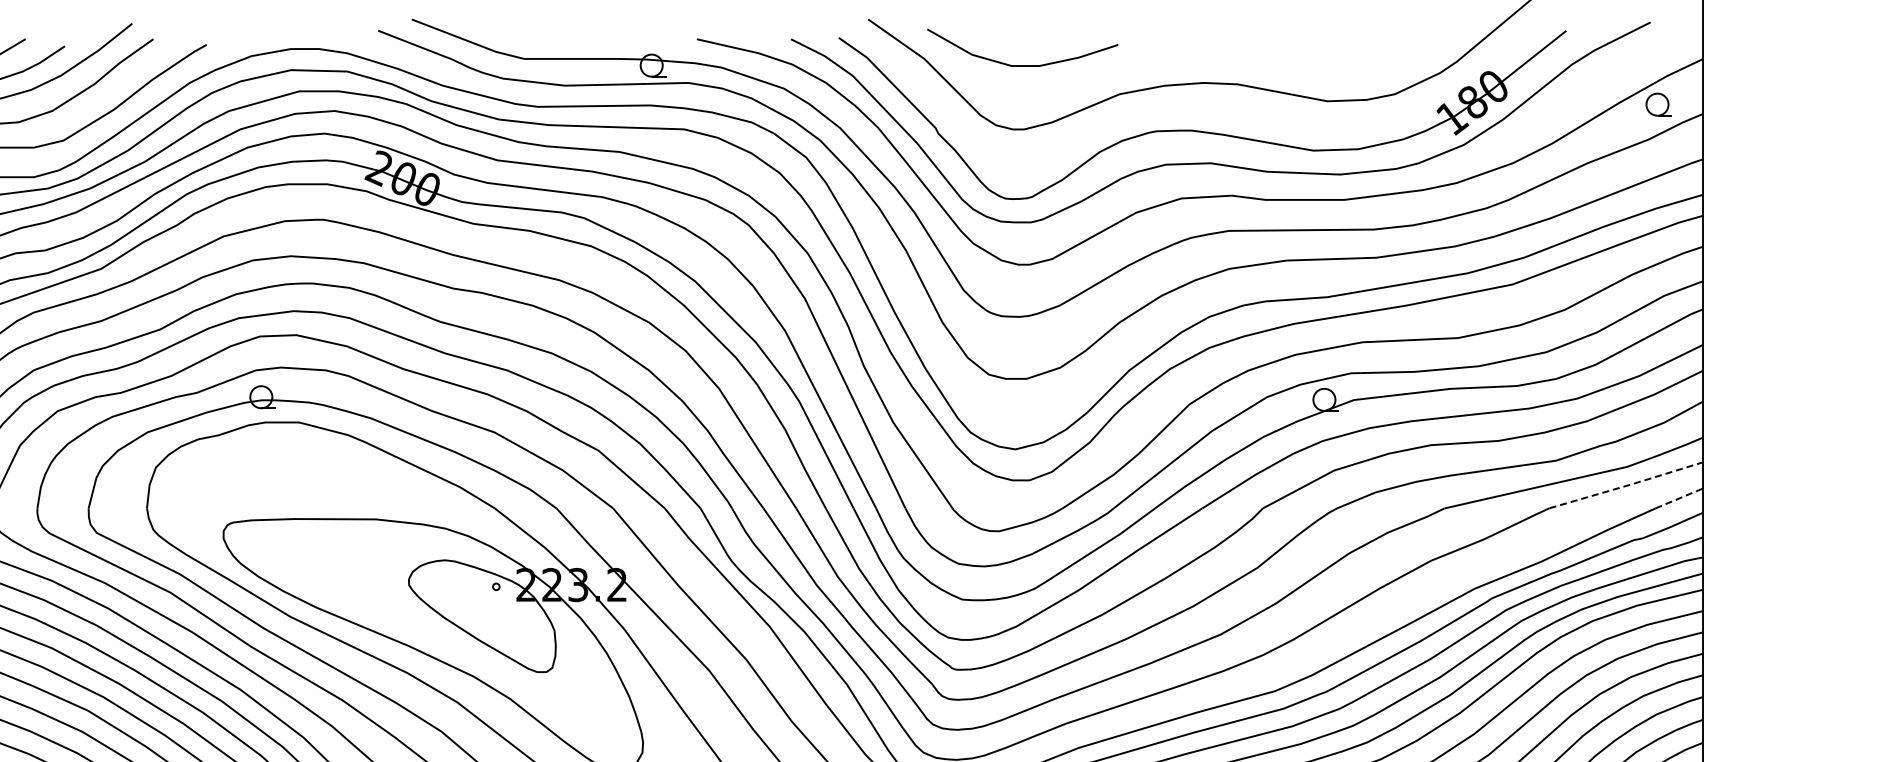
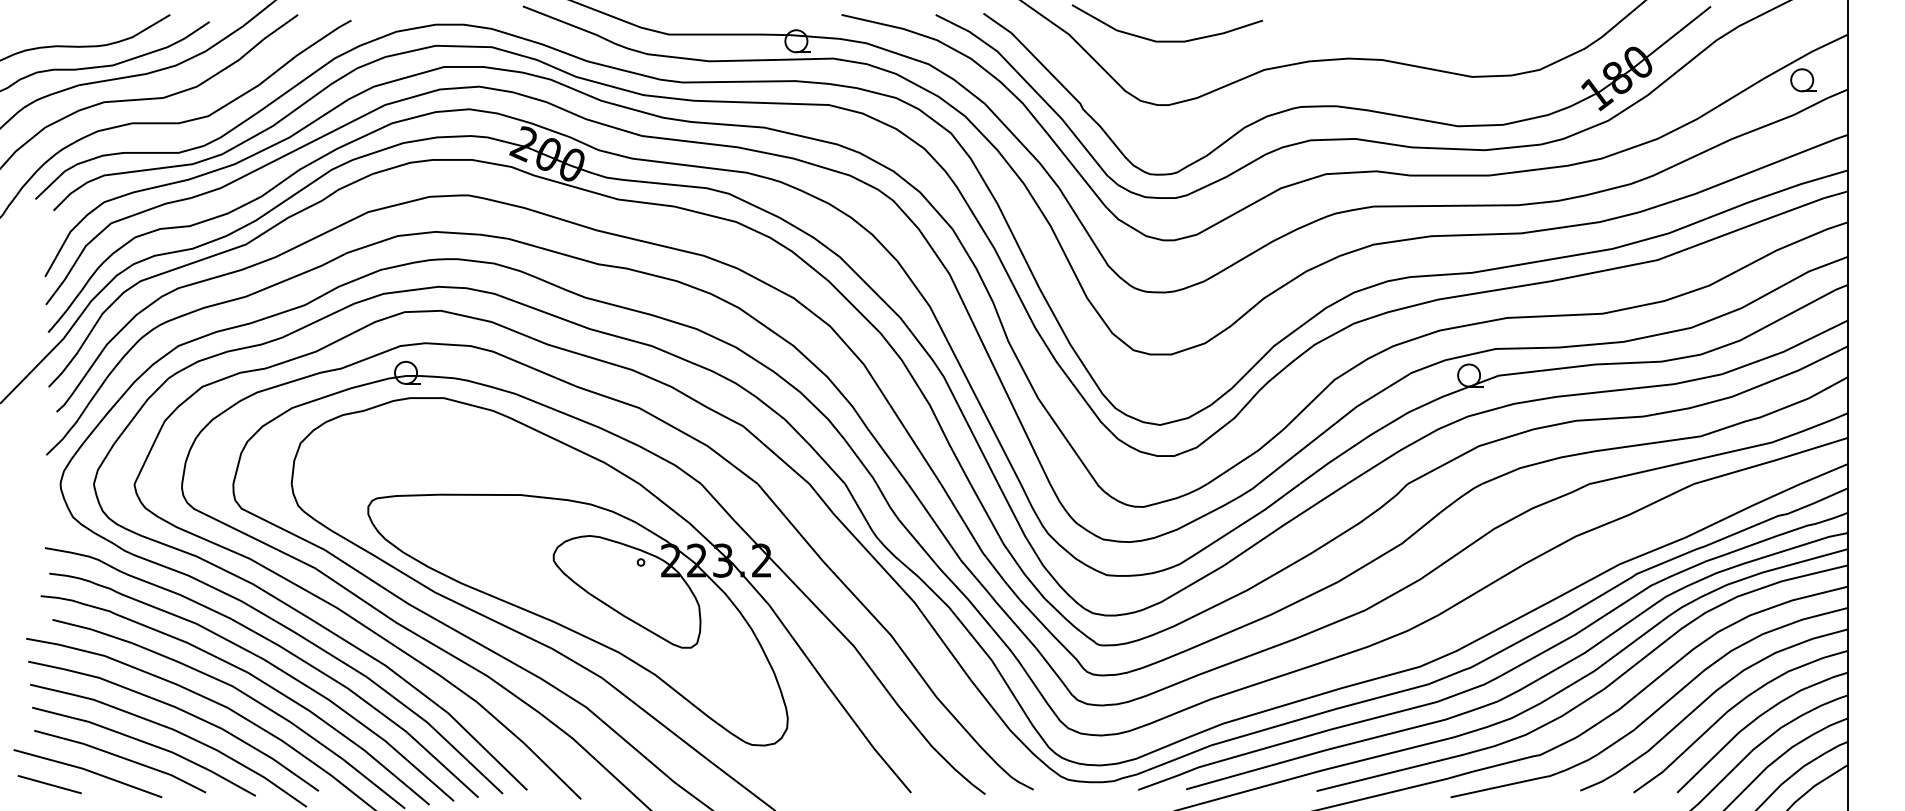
line: (1627, 485) -> (1772, 461), dashed -> solid
line: (1679, 497) -> (1824, 473), dashed -> solid

